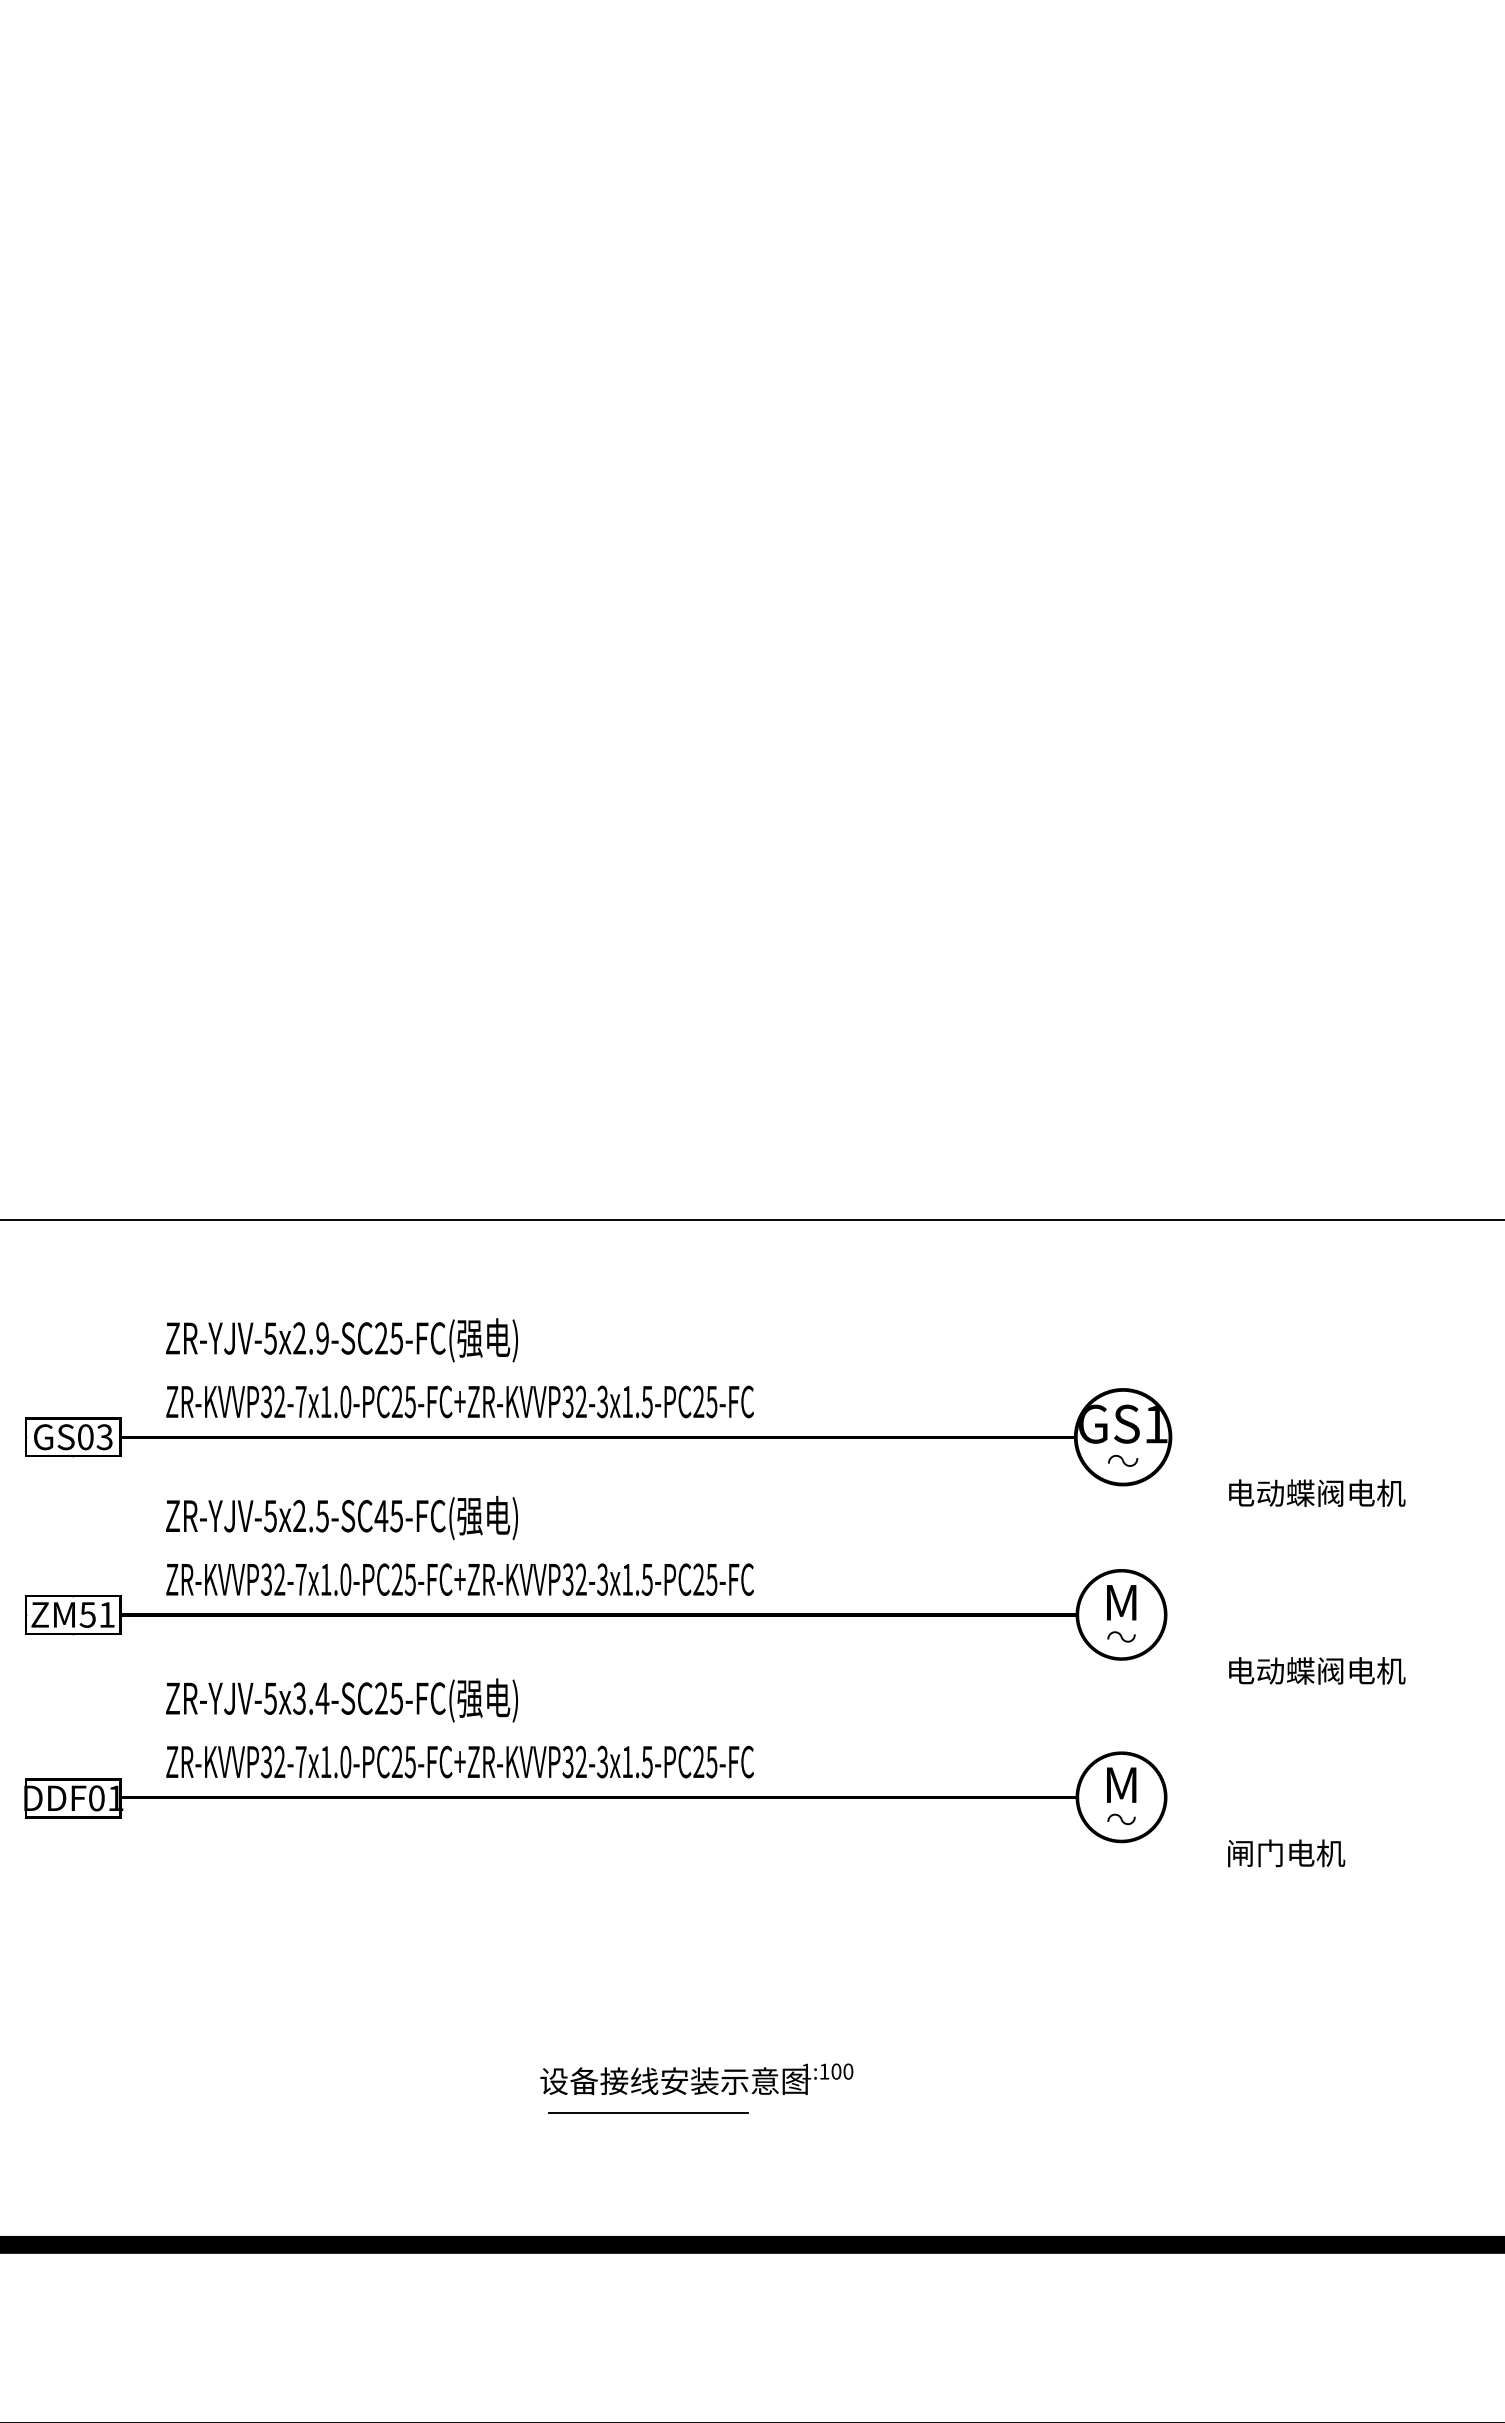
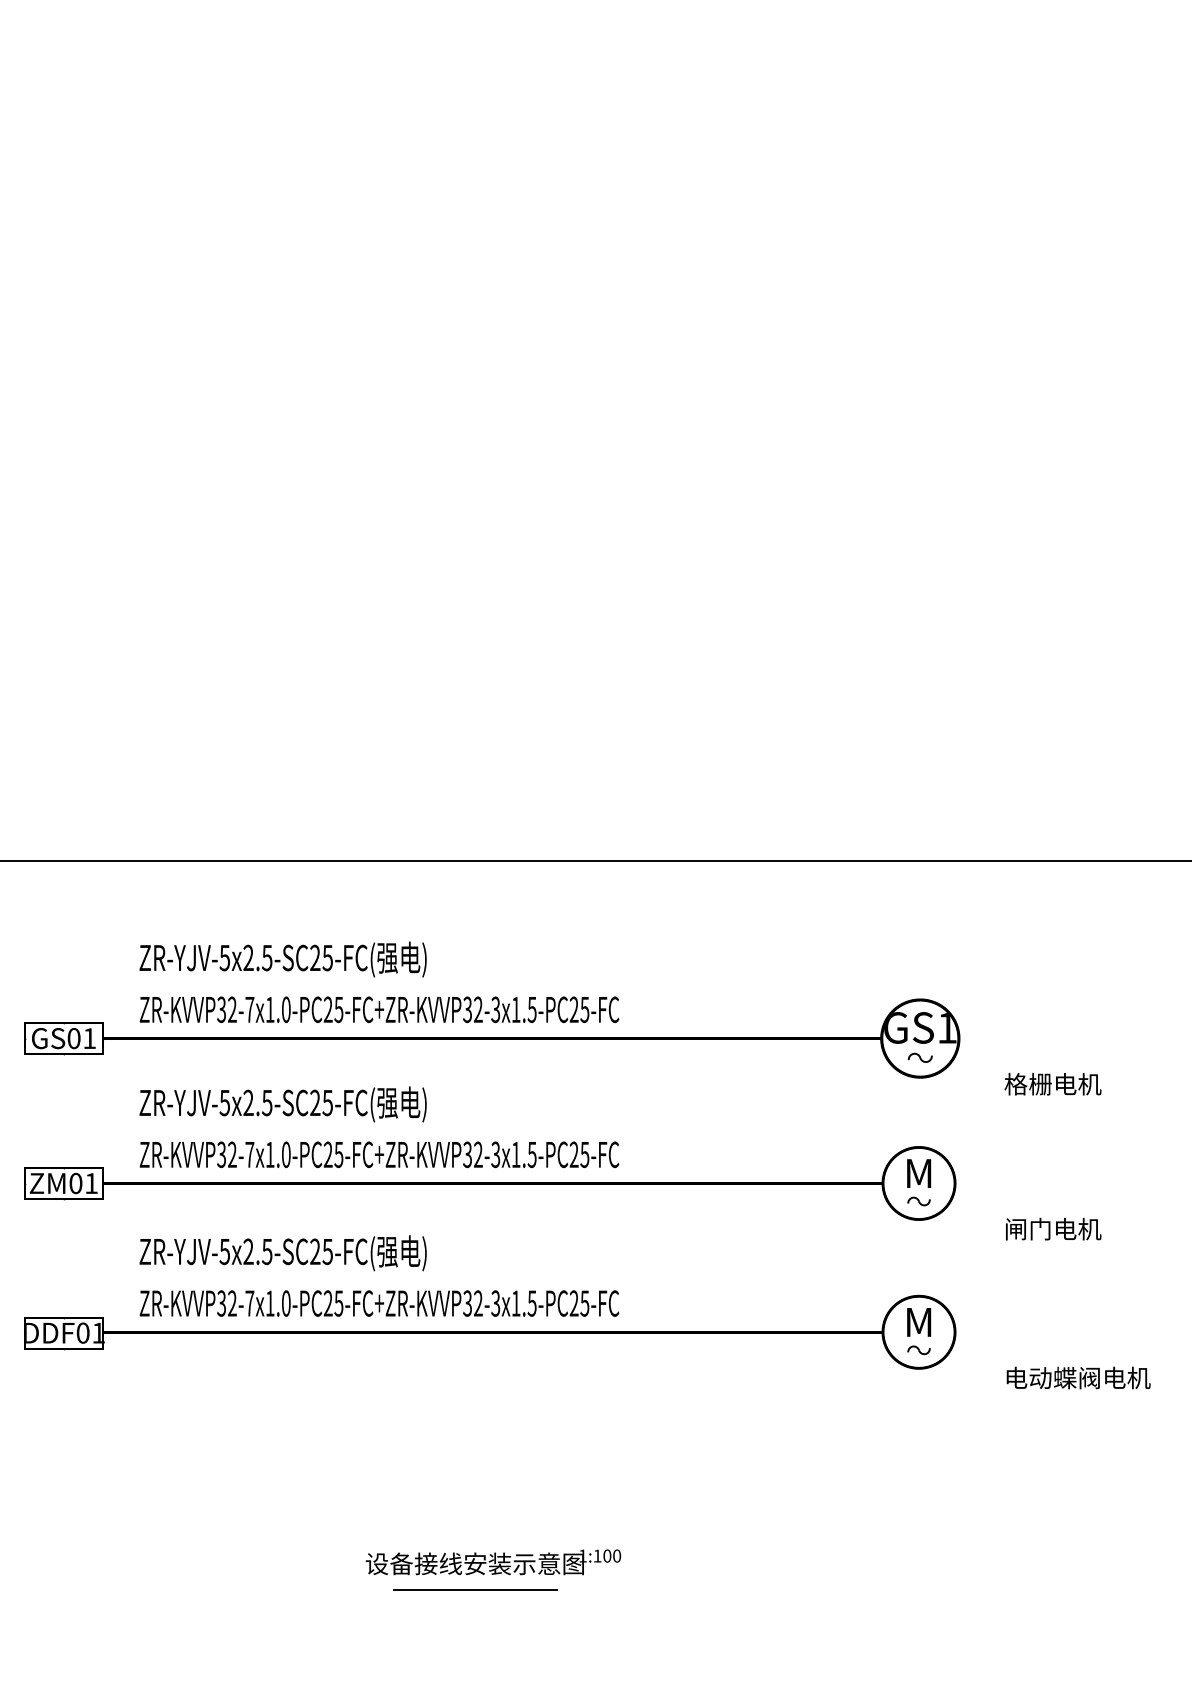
text: (322, 1338) -> (267, 958), ZR-YJV-5x2.9-SC25-FC( -> ZR-YJV-5x2.5-SC25-FC(
text: (104, 1437) -> (89, 1038), GS03 -> GS01
text: (1315, 1493) -> (1077, 1084), 电动蝶阀电机 -> 格栅电机
text: (381, 1515) -> (315, 1102), ZR-YJV-5x2.5-SC45-FC( -> ZR-YJV-5x2.5-SC25-FC(
text: (87, 1614) -> (75, 1183), ZM51 -> ZM01
text: (1316, 1670) -> (1078, 1228), 电动蝶阀电机 -> 闸门电机
text: (311, 1698) -> (258, 1251), ZR-YJV-5x3.4-SC25-FC( -> ZR-YJV-5x2.5-SC25-FC(
text: (1316, 1853) -> (1078, 1378), 闸门电机 -> 电动蝶阀电机
text: (696, 2078) -> (493, 1561), moved
line: (648, 2112) -> (475, 1589), moved

